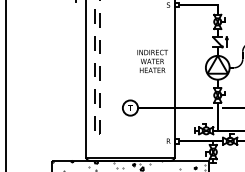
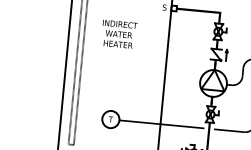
text: (152, 60) -> (119, 33), moved

